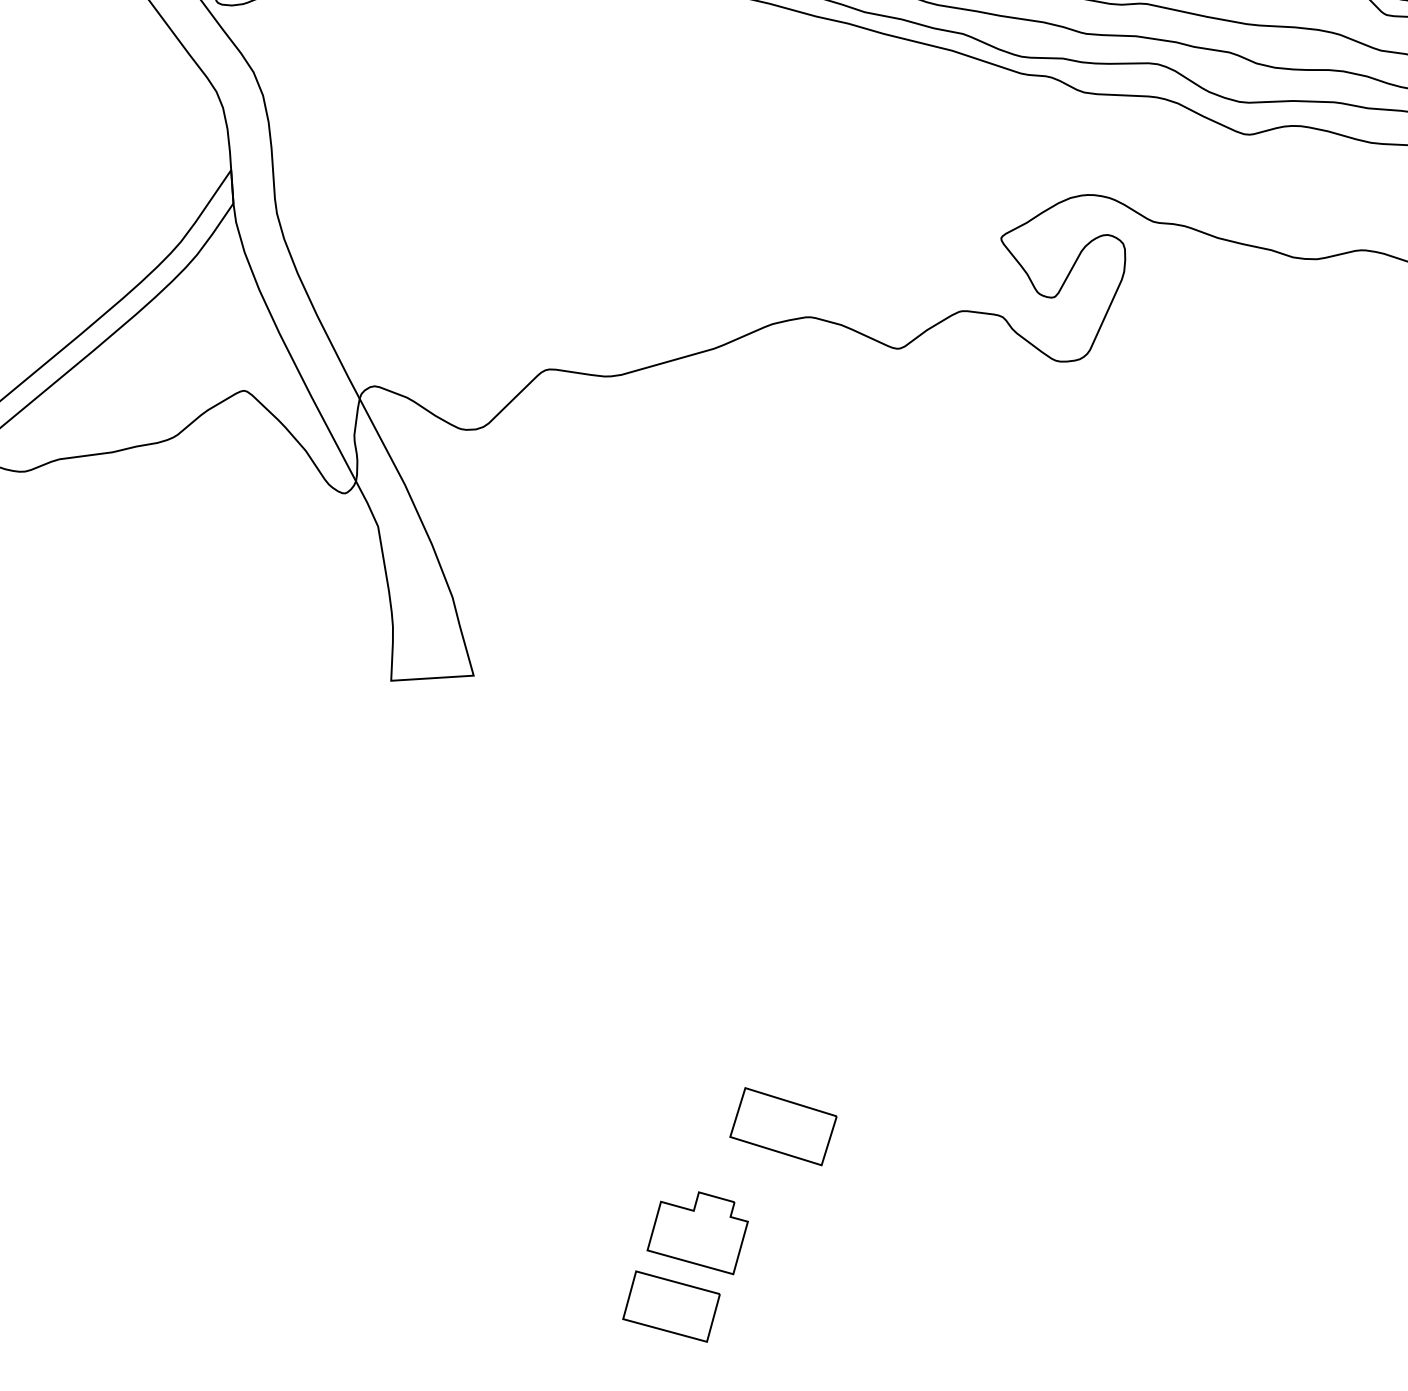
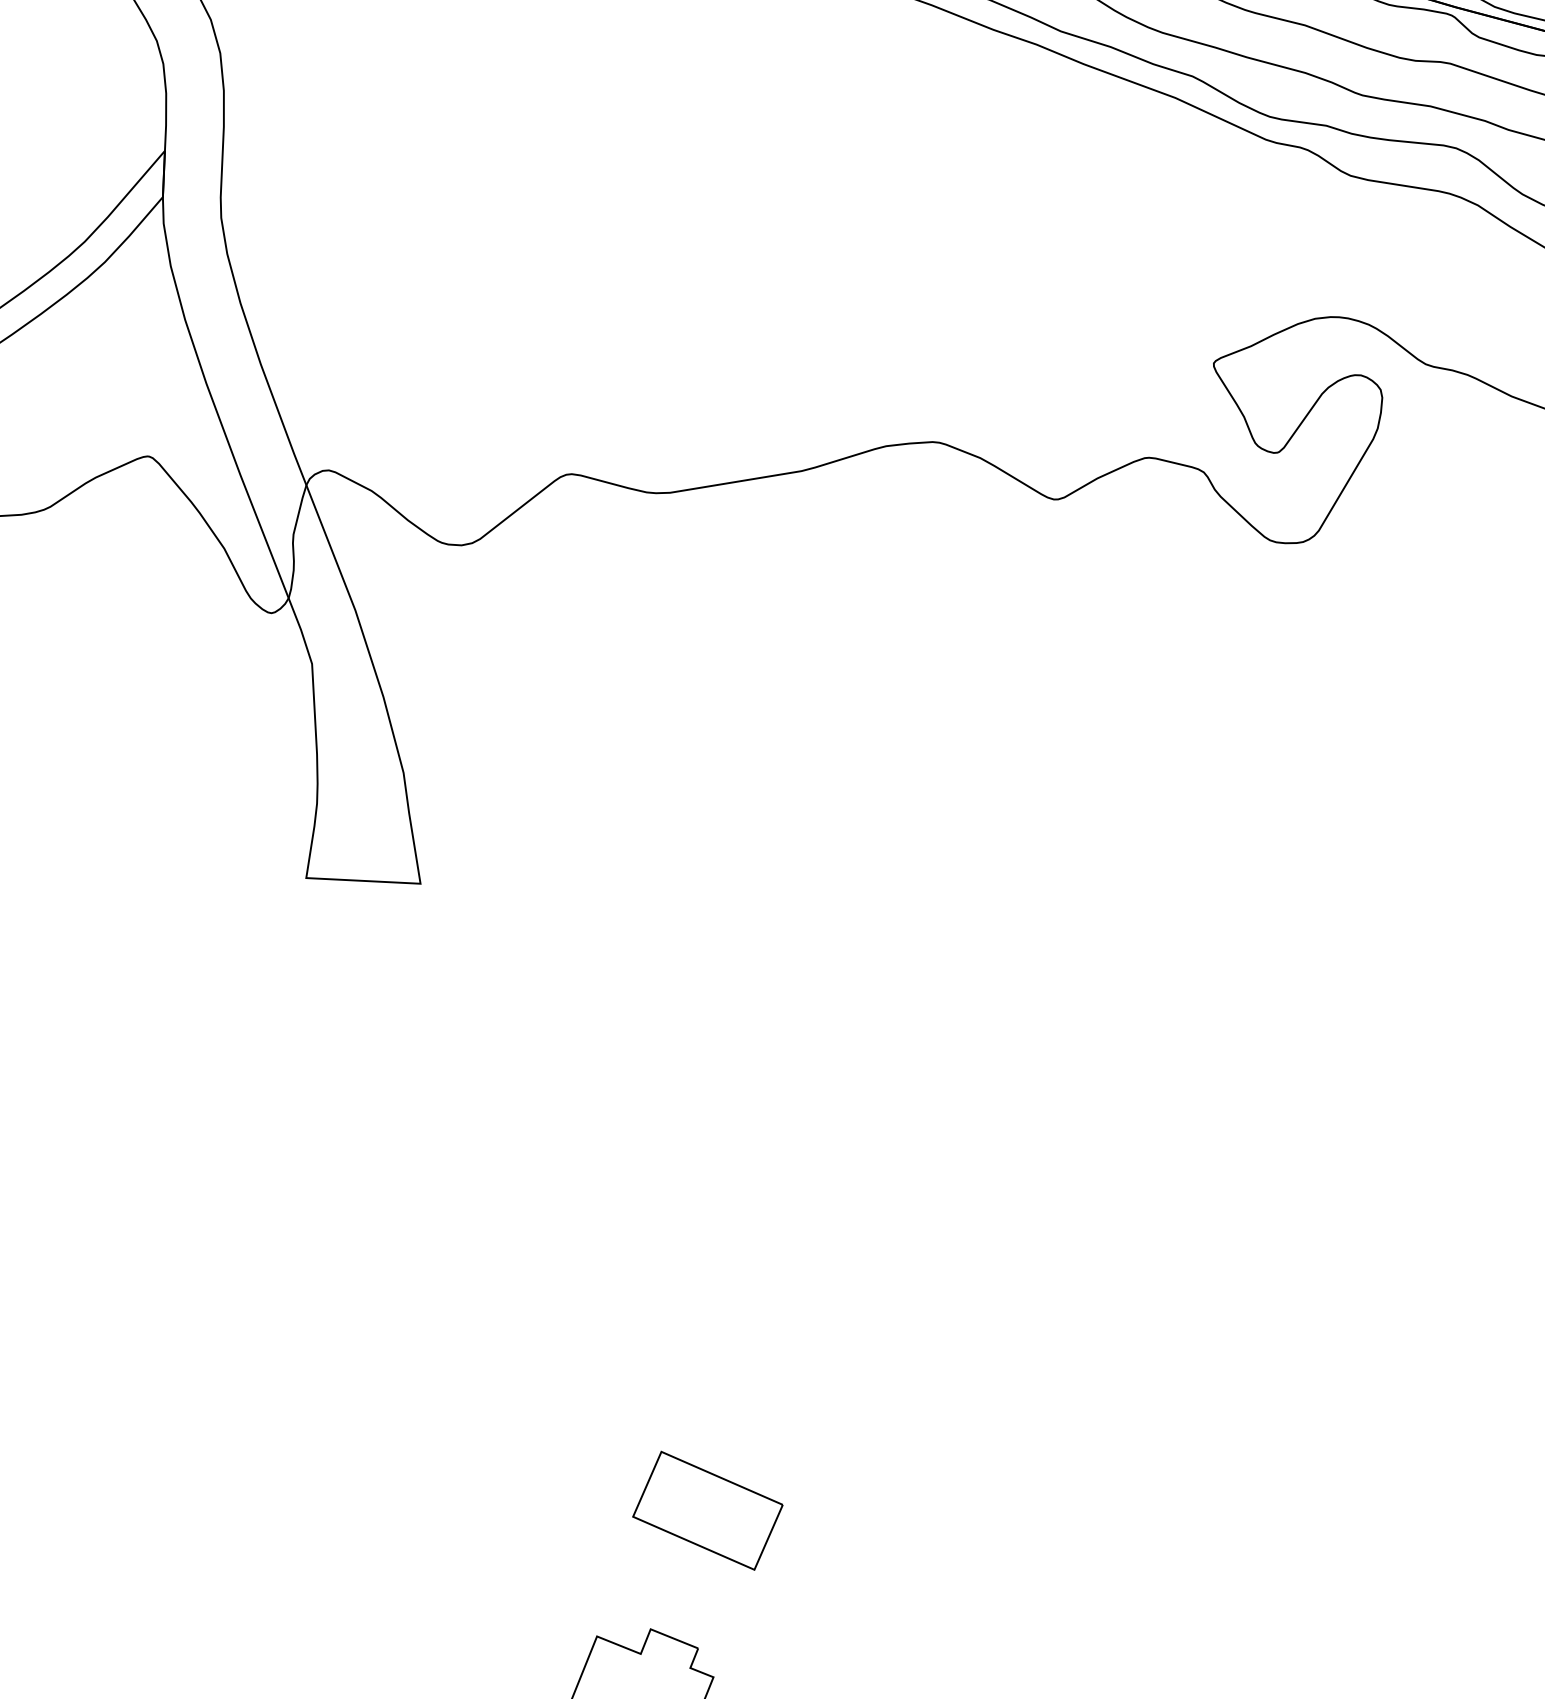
part: (783, 1126) -> (707, 1510), moved

